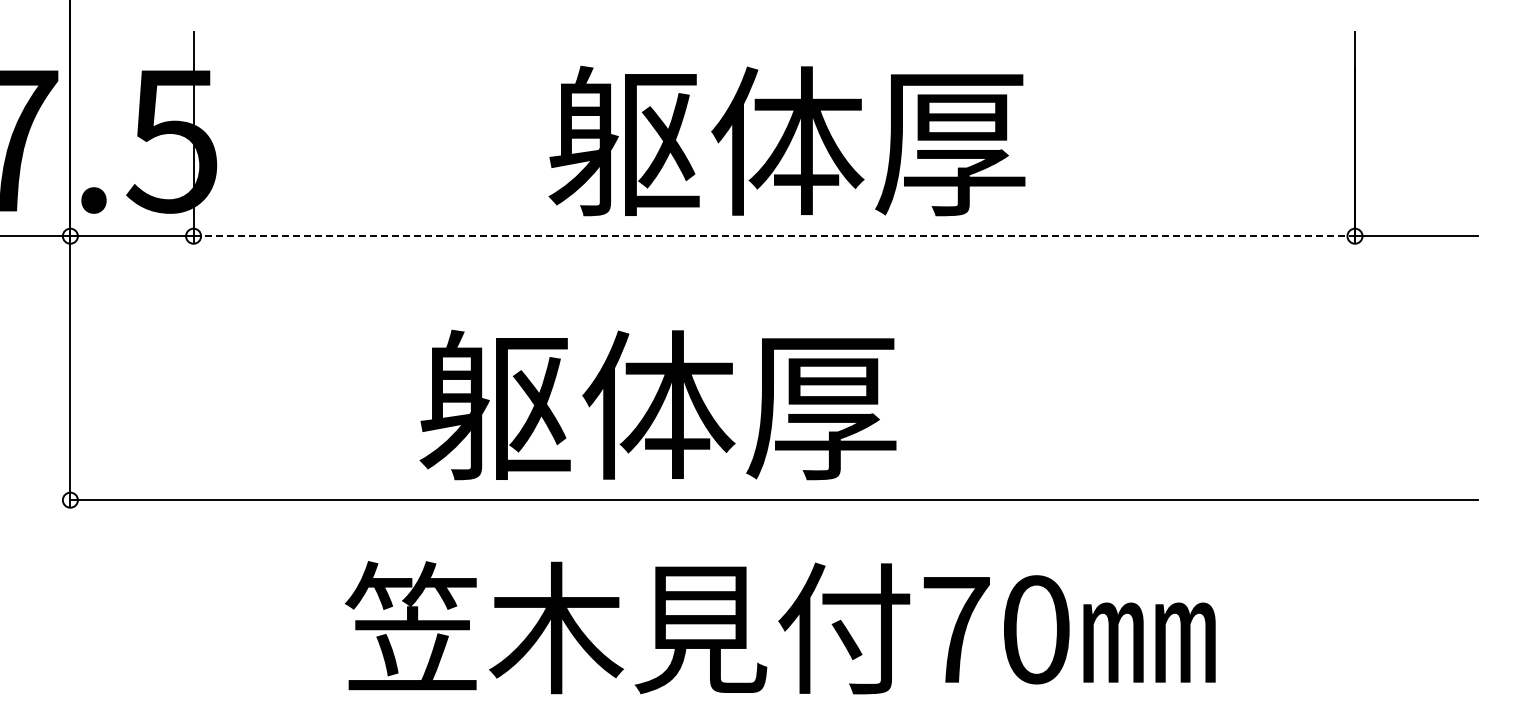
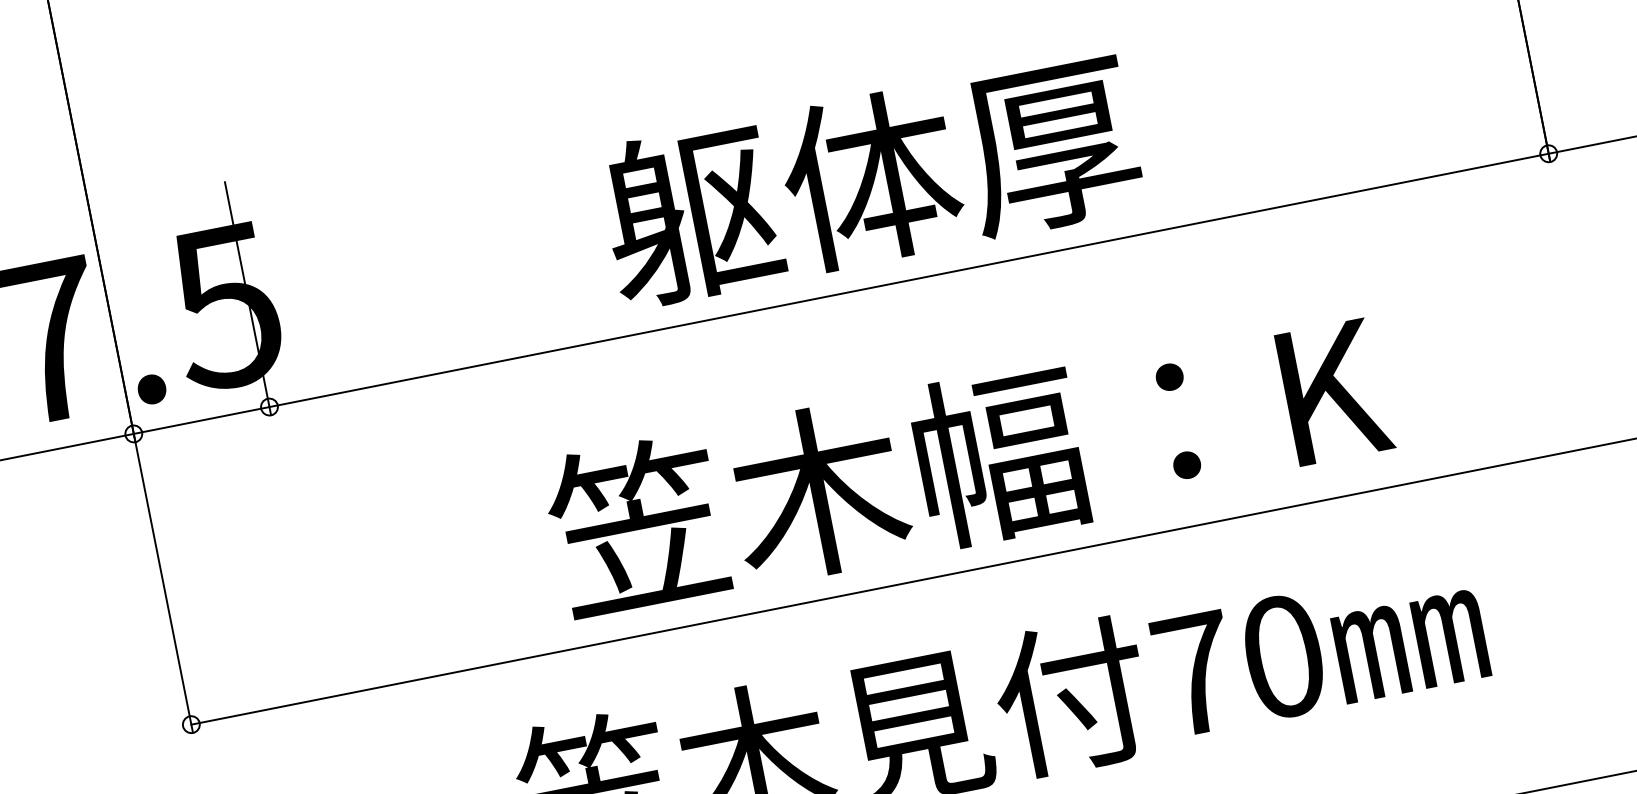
text: (786, 140) -> (869, 178), moved
line: (774, 236) -> (909, 280), dashed -> solid
text: (794, 404) -> (968, 461), 躯体厚 -> 笠木幅：K

